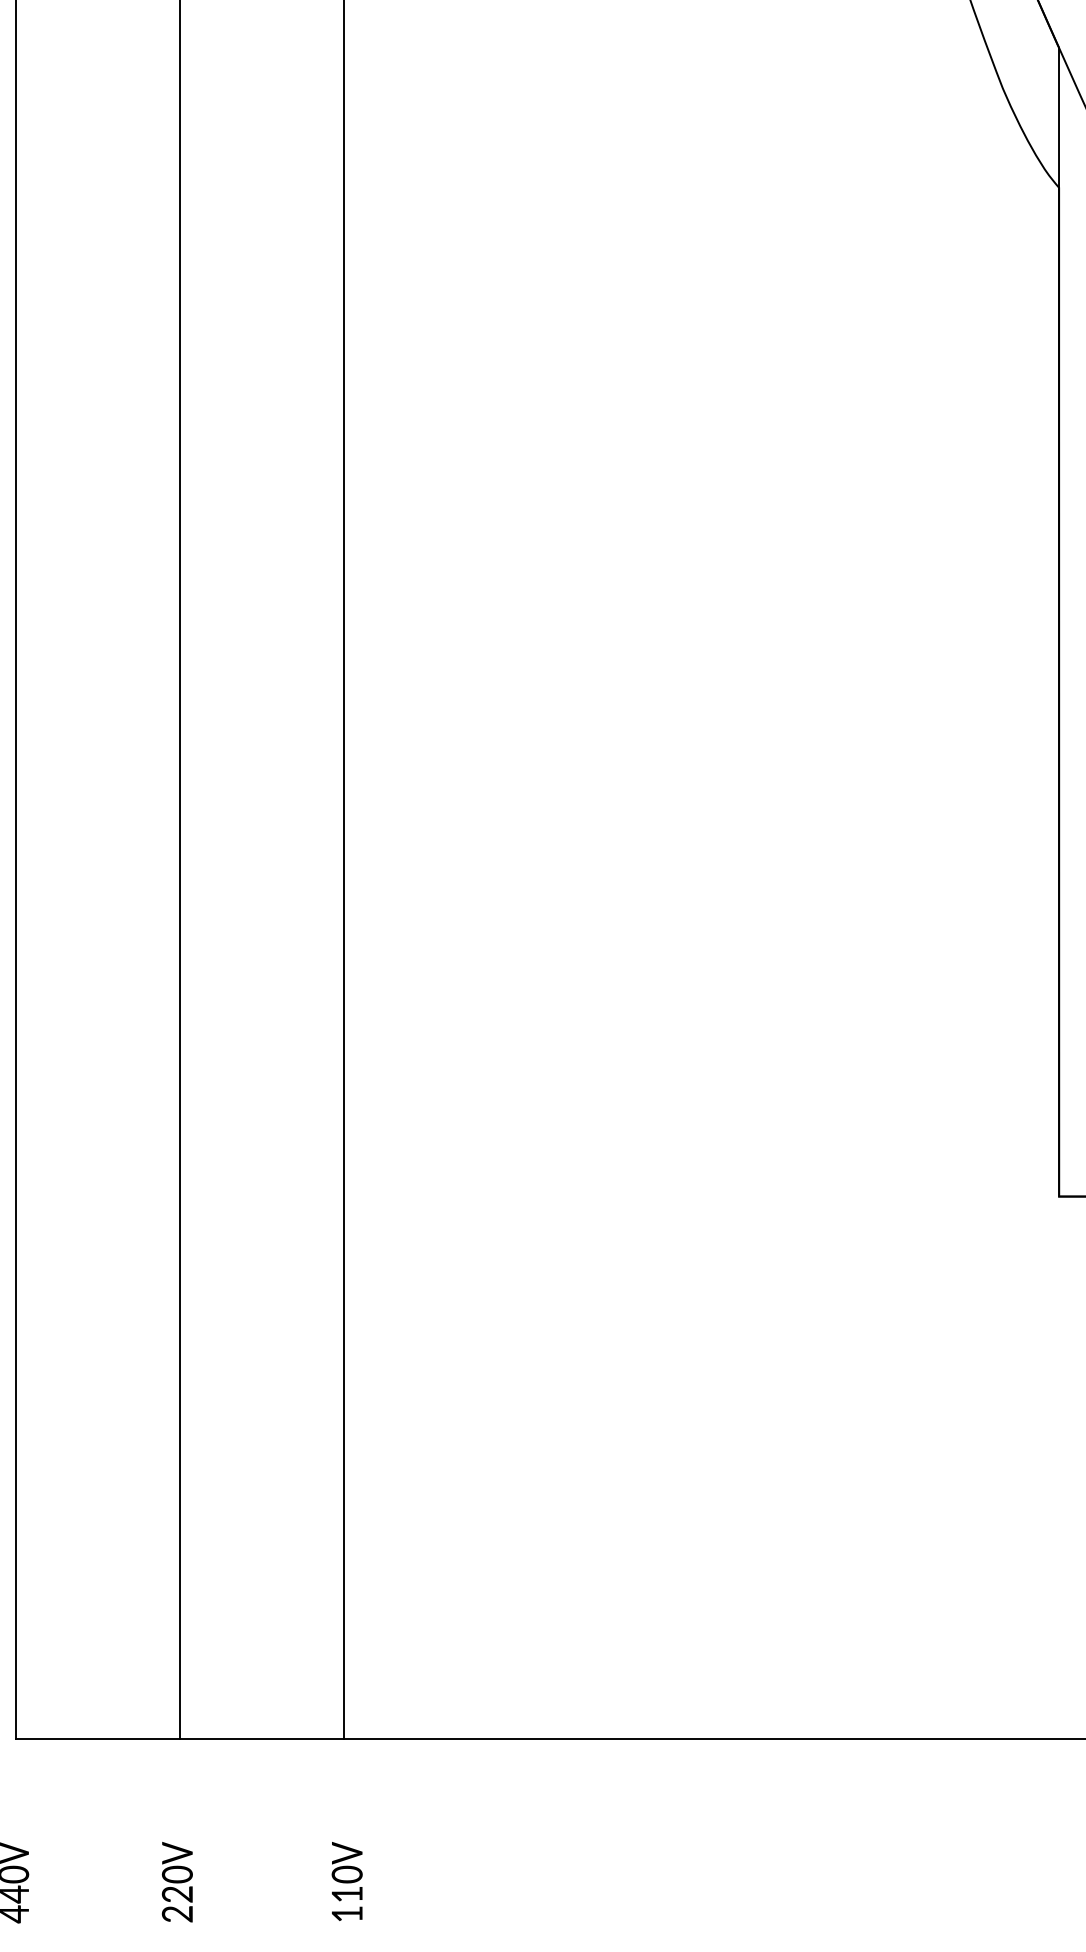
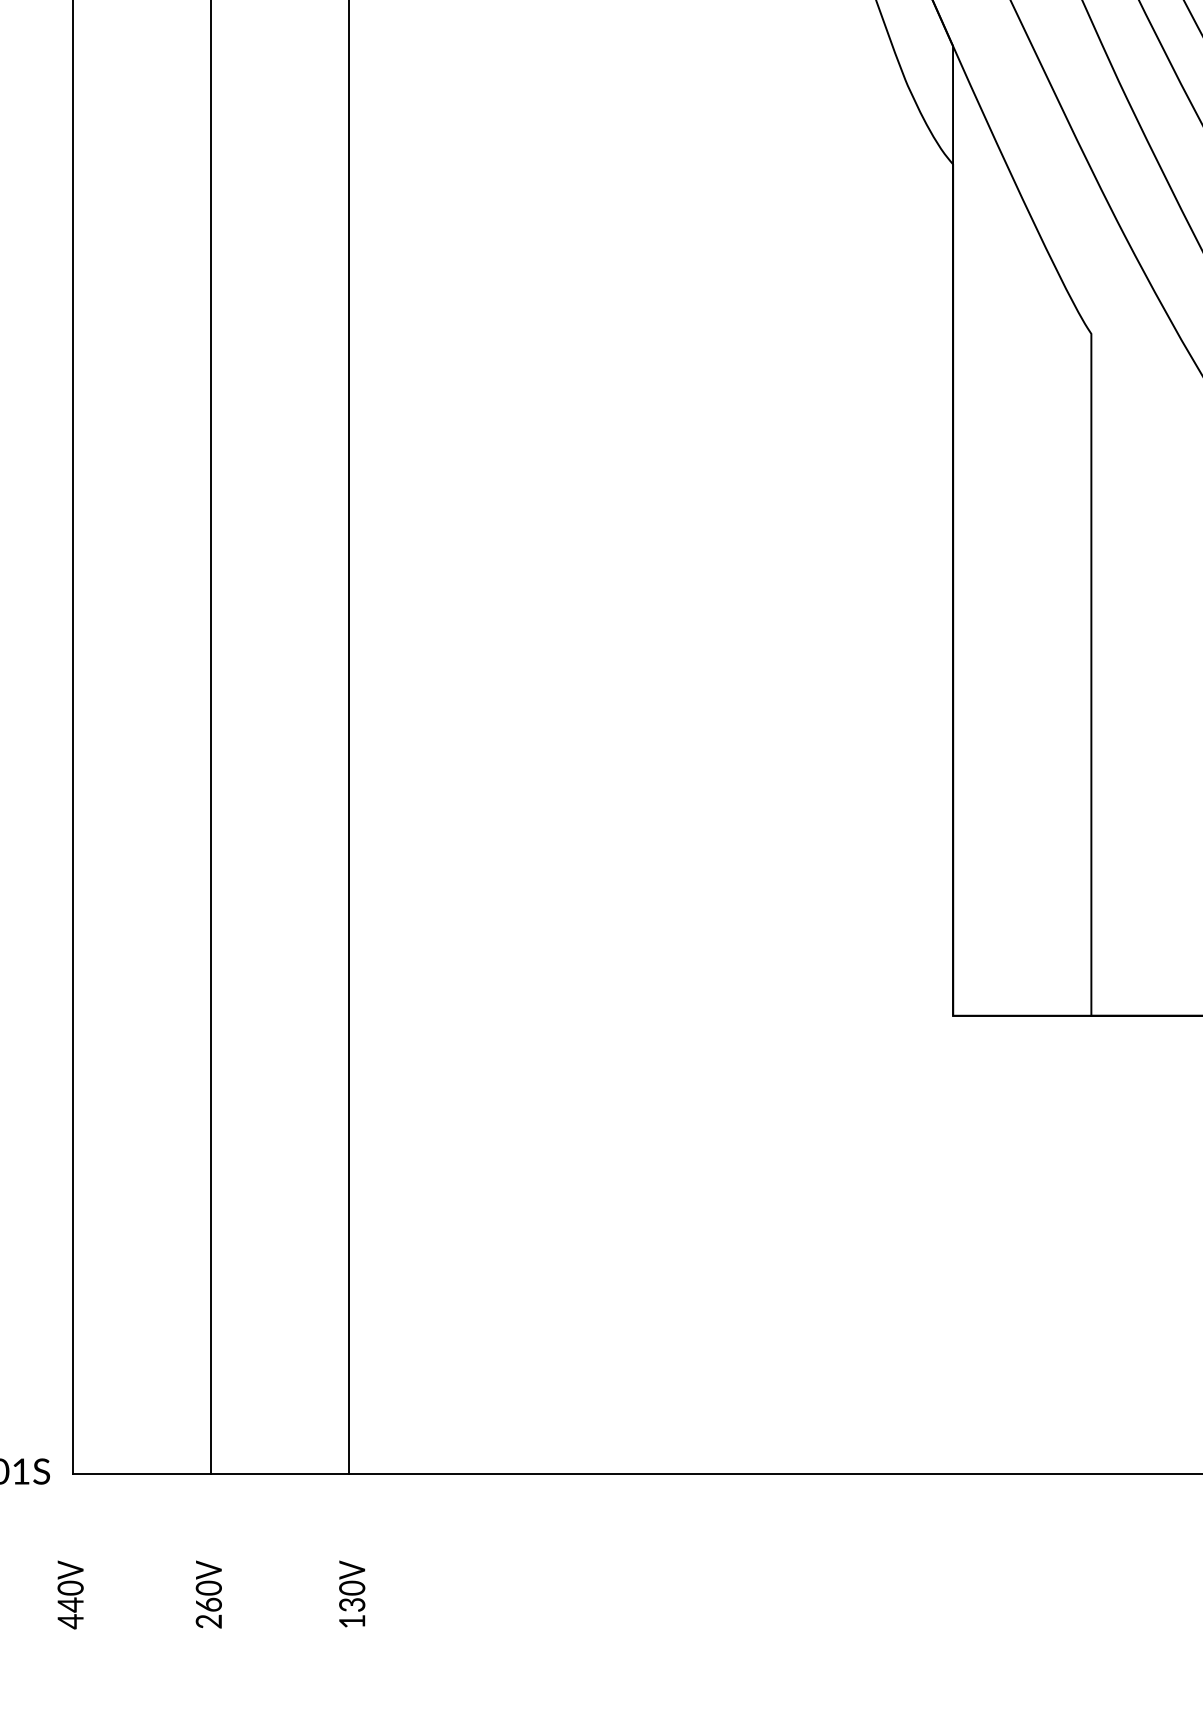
text: (176, 1893) -> (208, 1604), 220V -> 260V
text: (347, 1893) -> (352, 1604), 110V -> 130V

